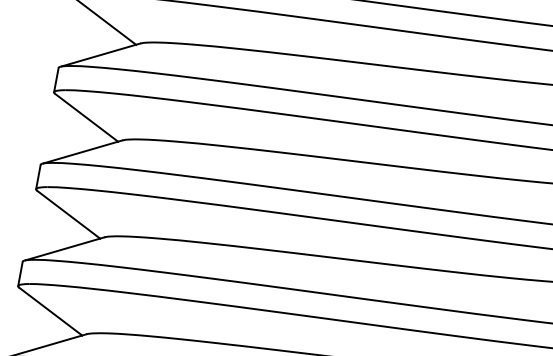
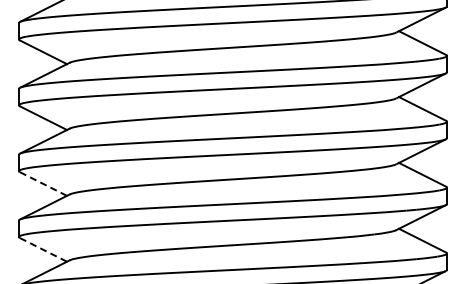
line: (68, 215) -> (43, 184), solid -> dashed
line: (50, 312) -> (43, 250), solid -> dashed

